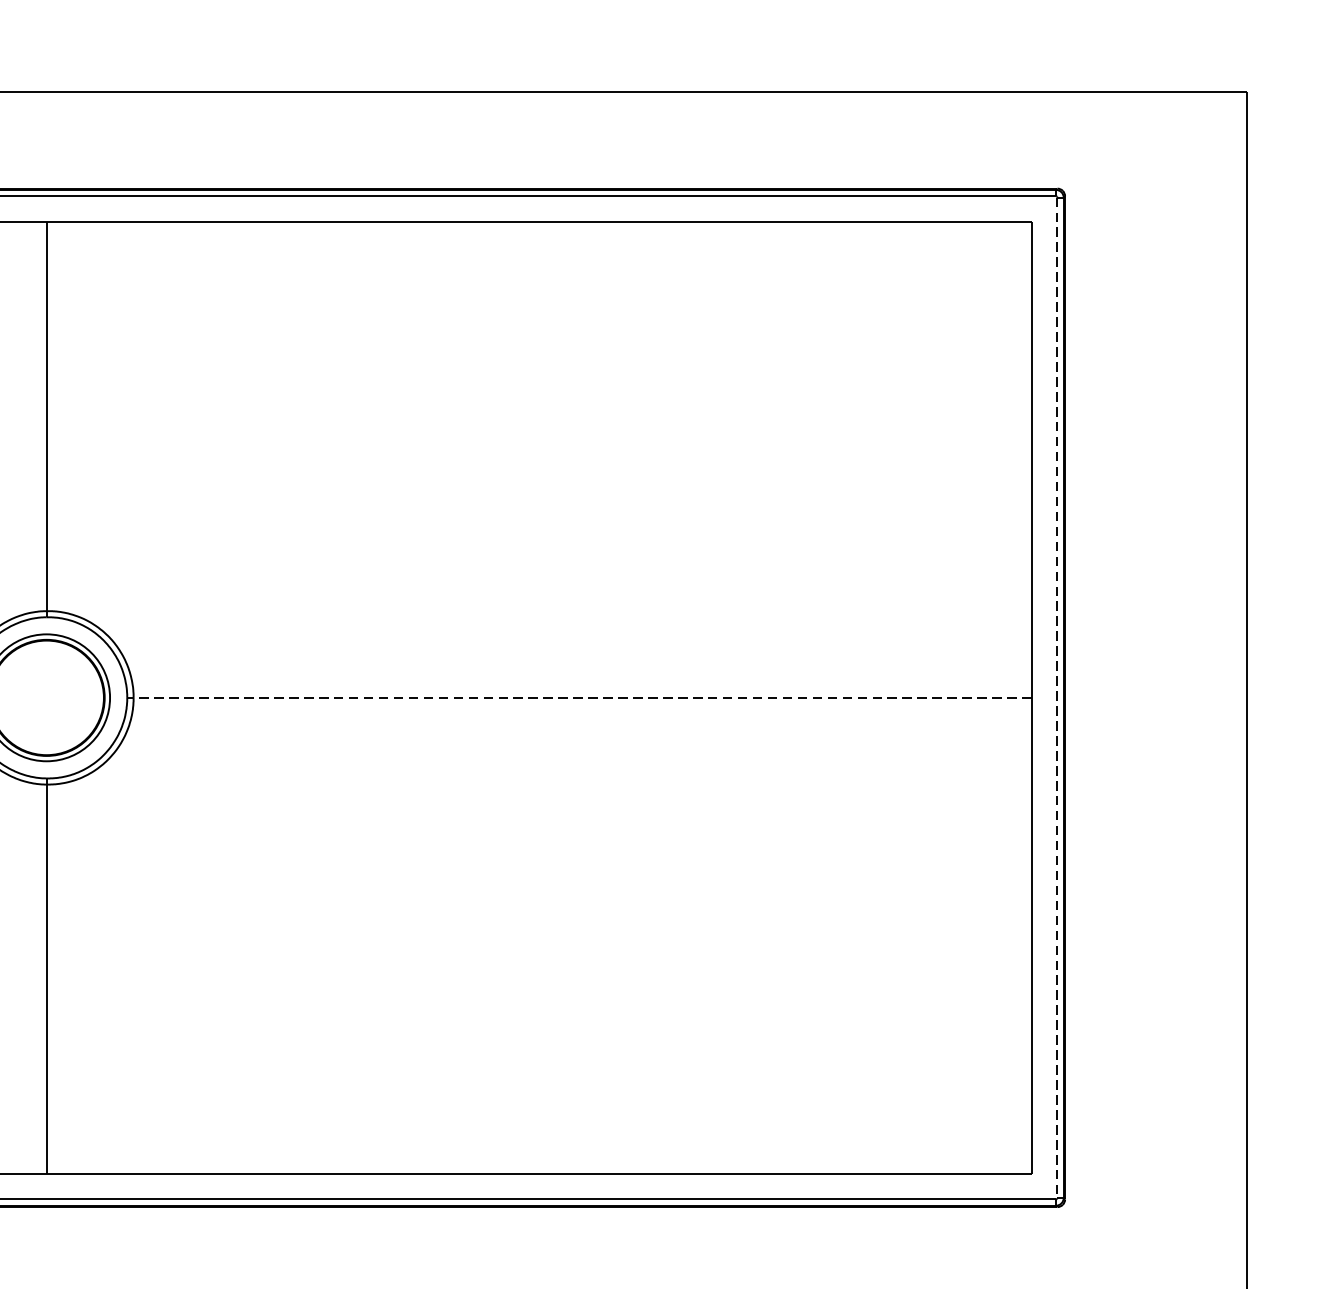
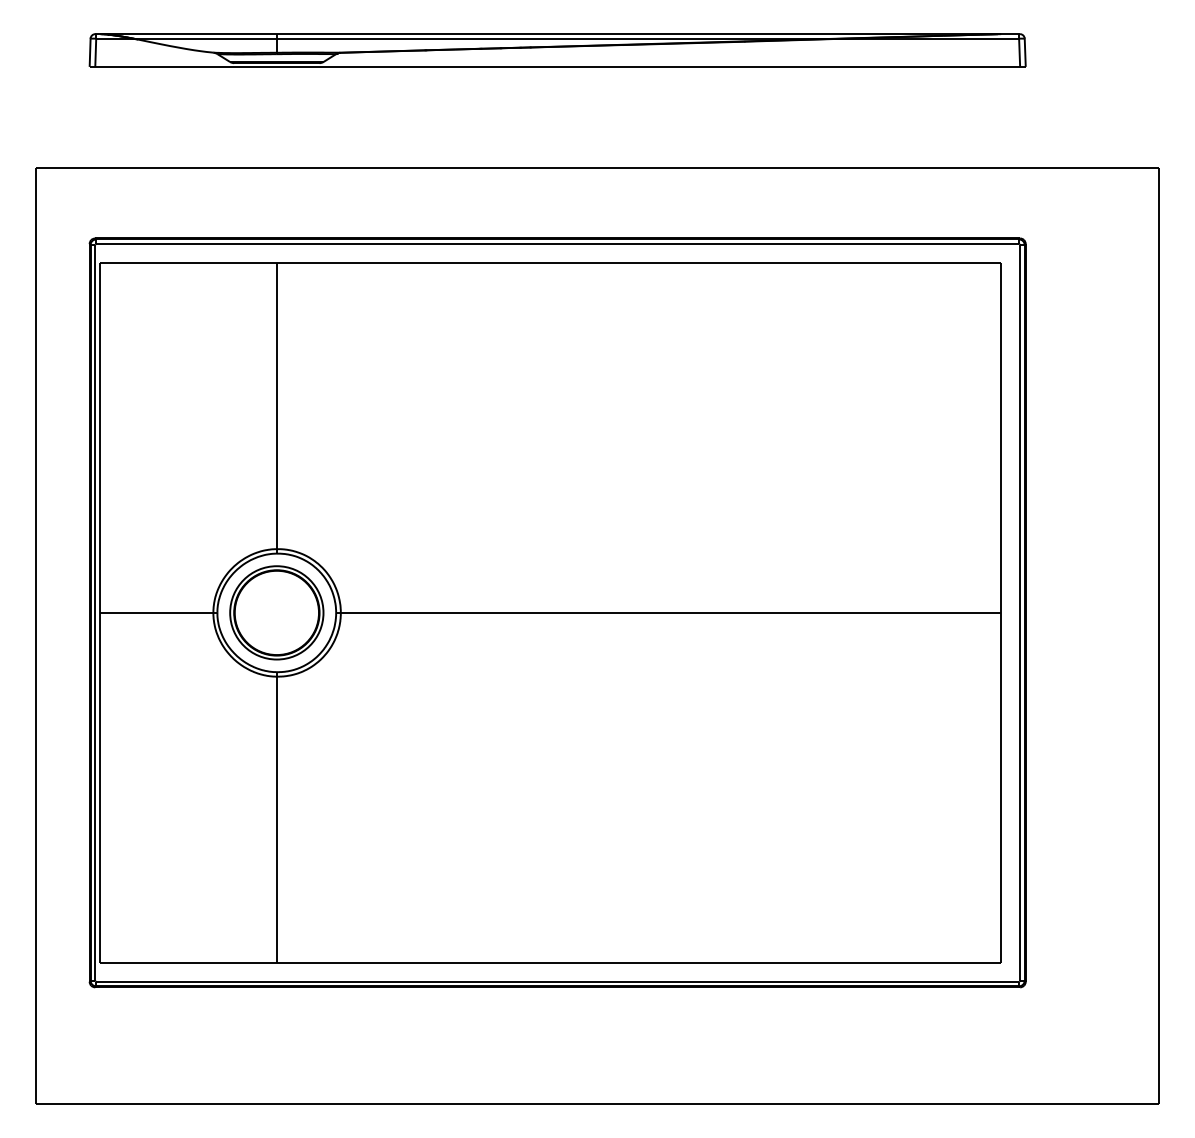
line: (581, 697) -> (670, 612), dashed -> solid
line: (1057, 697) -> (1020, 612), dashed -> solid

